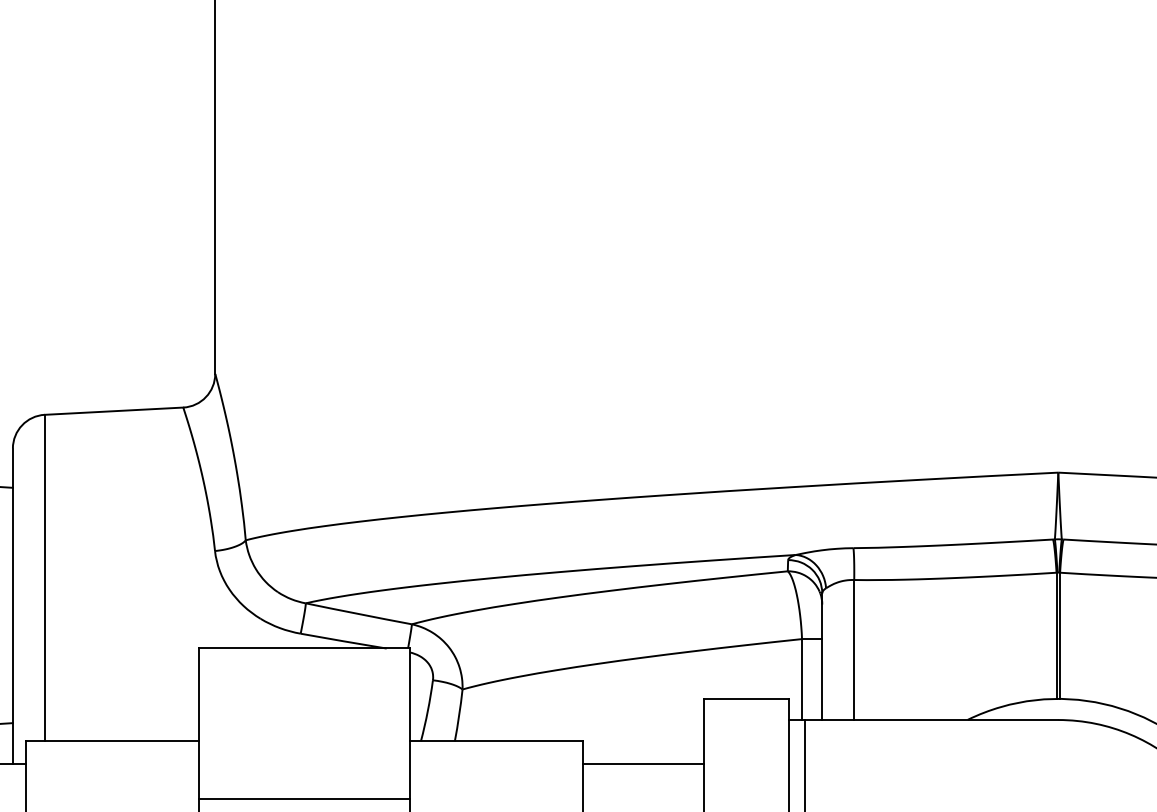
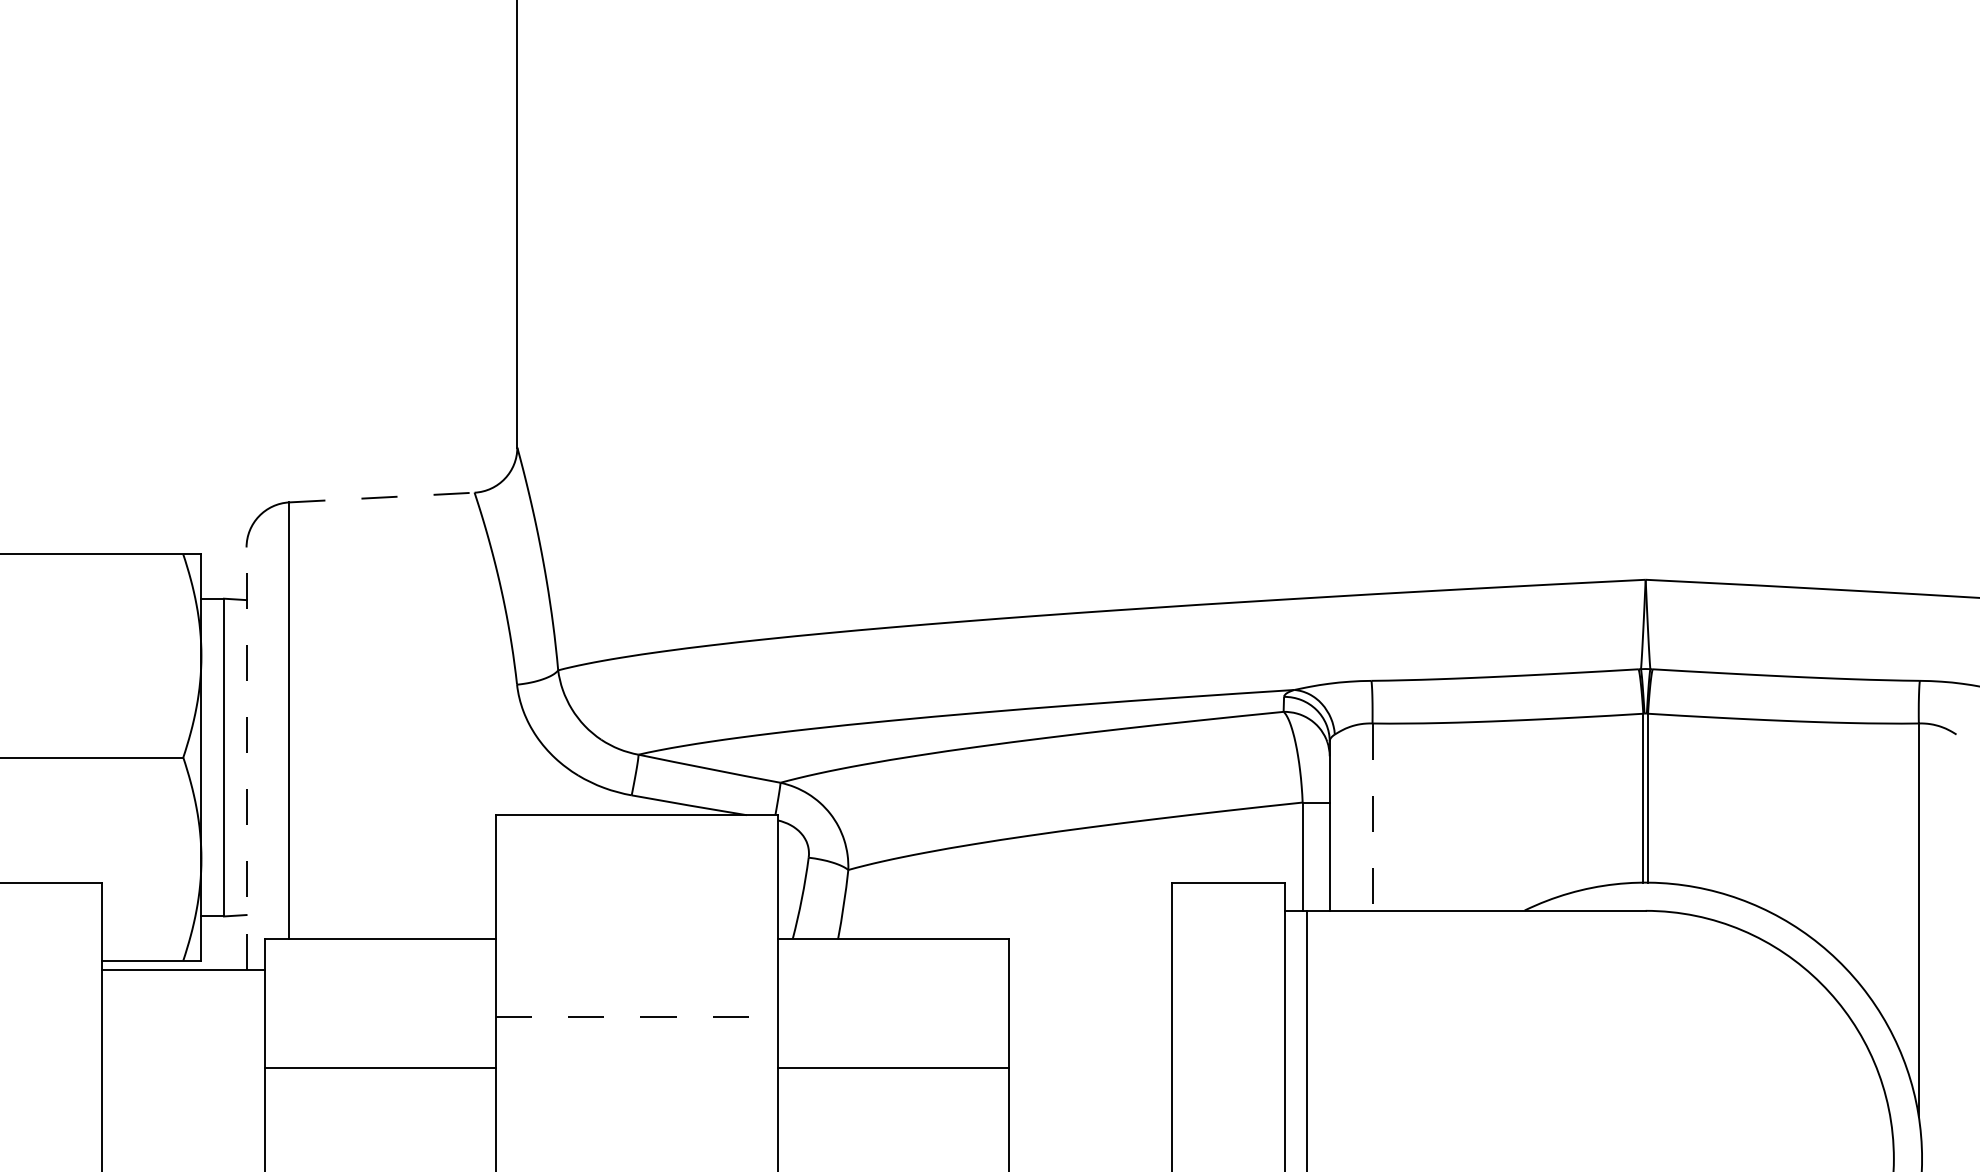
line: (113, 411) -> (381, 497), solid -> dashed
line: (12, 606) -> (246, 758), solid -> dashed
line: (854, 650) -> (1372, 817), solid -> dashed
line: (643, 763) -> (1090, 969), removed
line: (305, 798) -> (637, 1016), solid -> dashed

